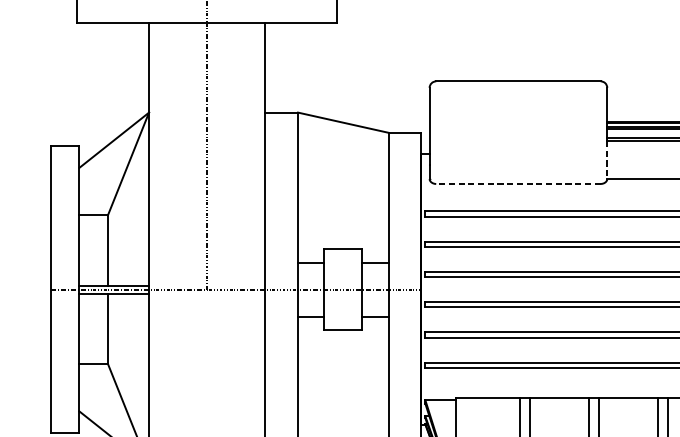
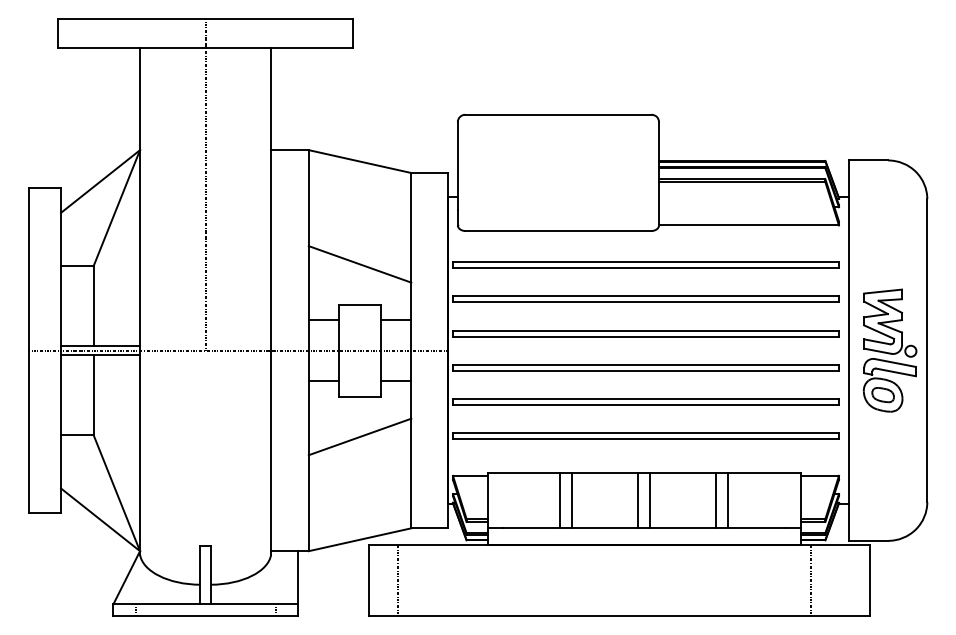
line: (607, 159) -> (659, 203), dashed -> solid
line: (517, 183) -> (557, 230), dashed -> solid
line: (342, 213) -> (359, 264), added
line: (342, 365) -> (359, 436), added

